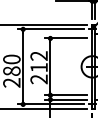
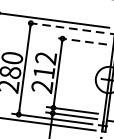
line: (50, 29) -> (64, 27), solid -> dashed
line: (66, 38) -> (82, 41), solid -> dashed

